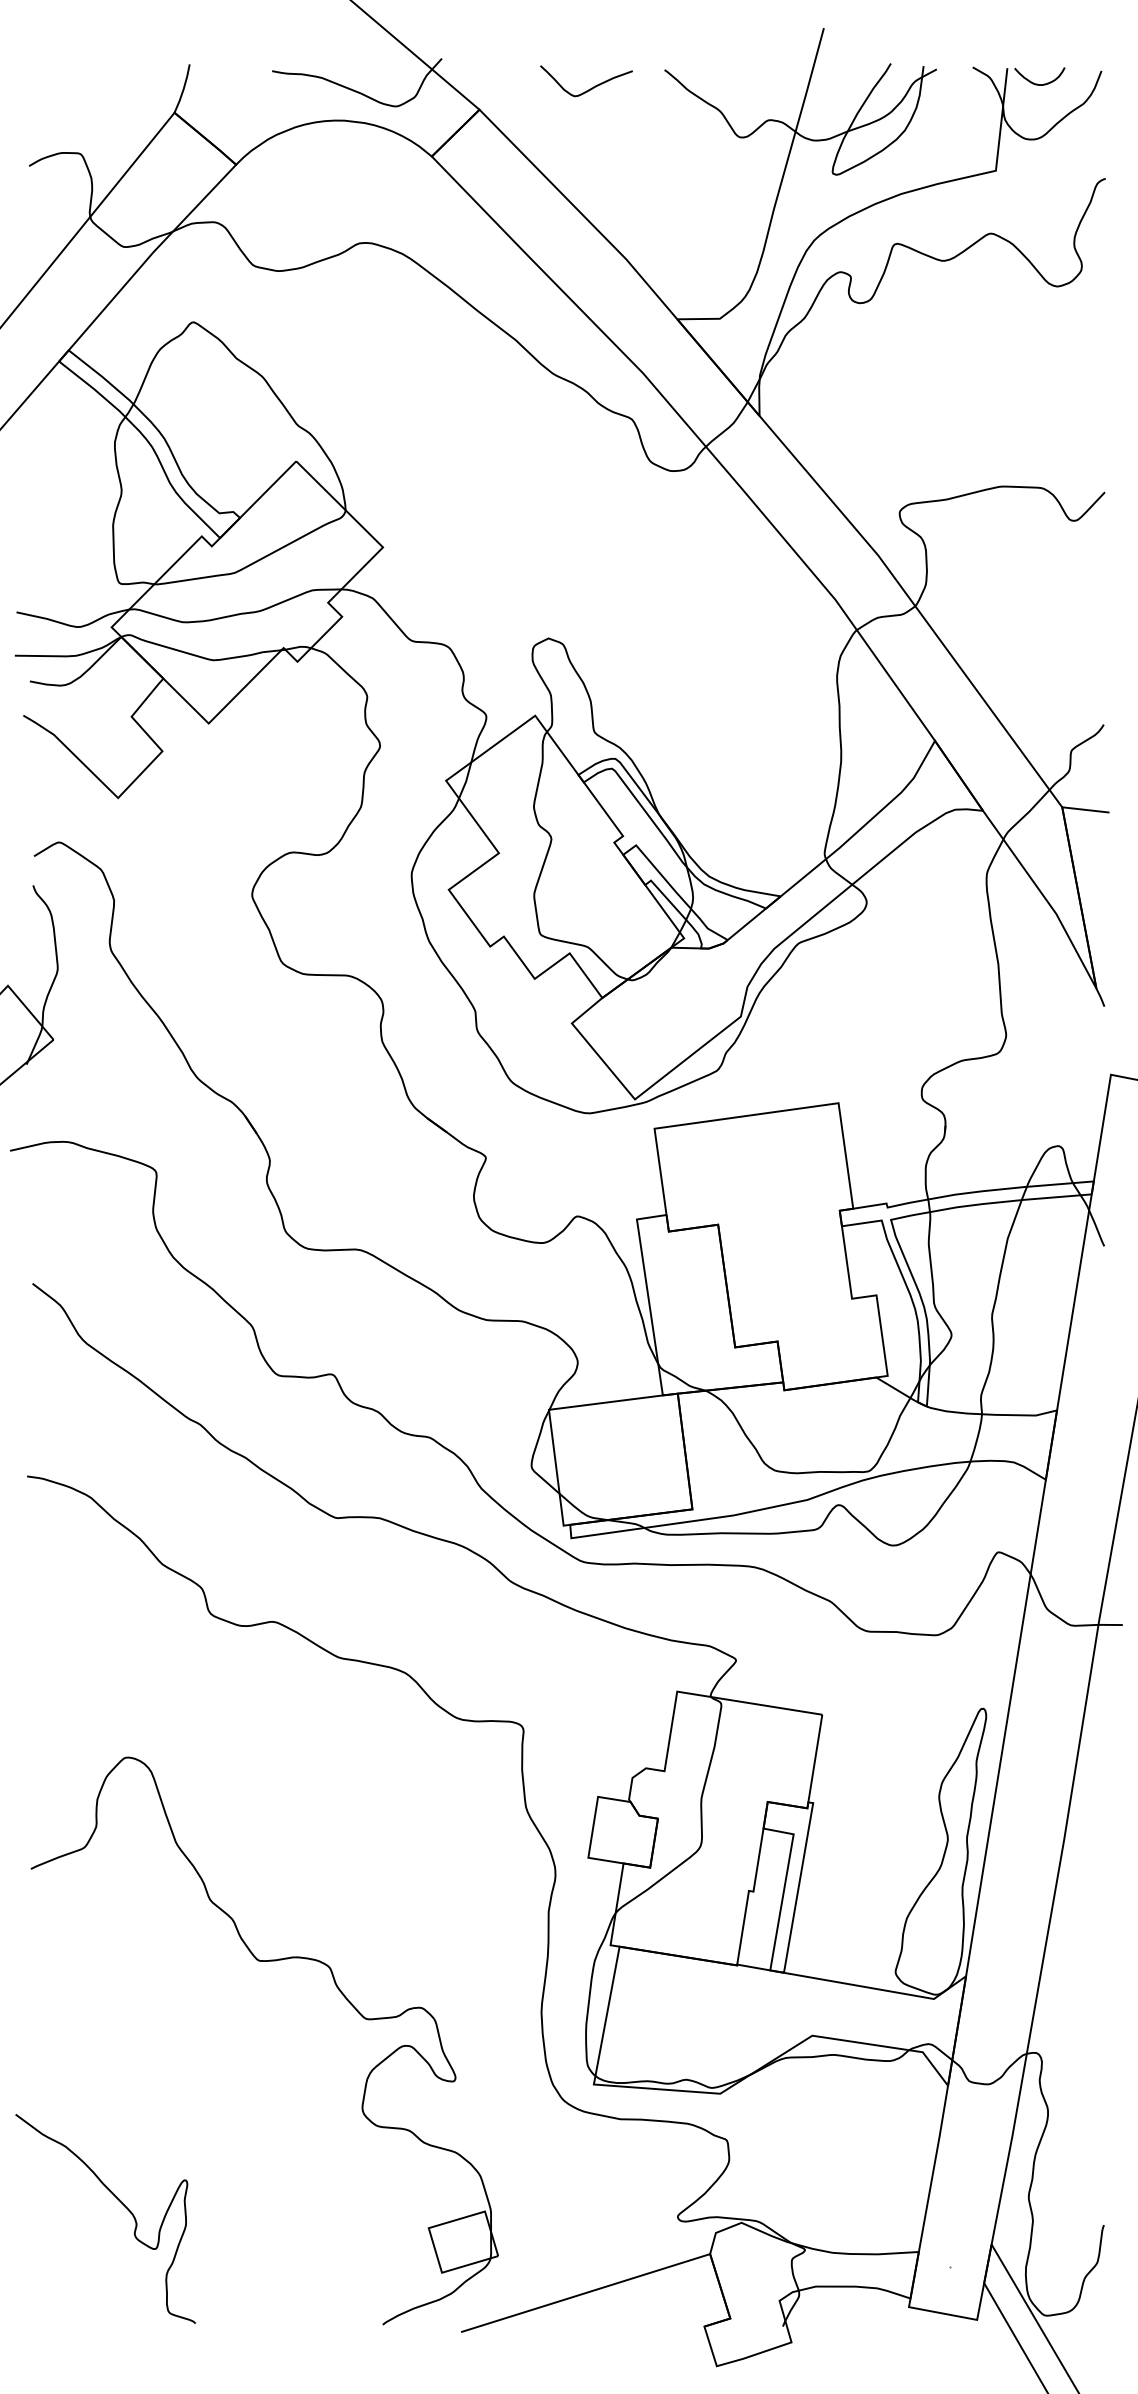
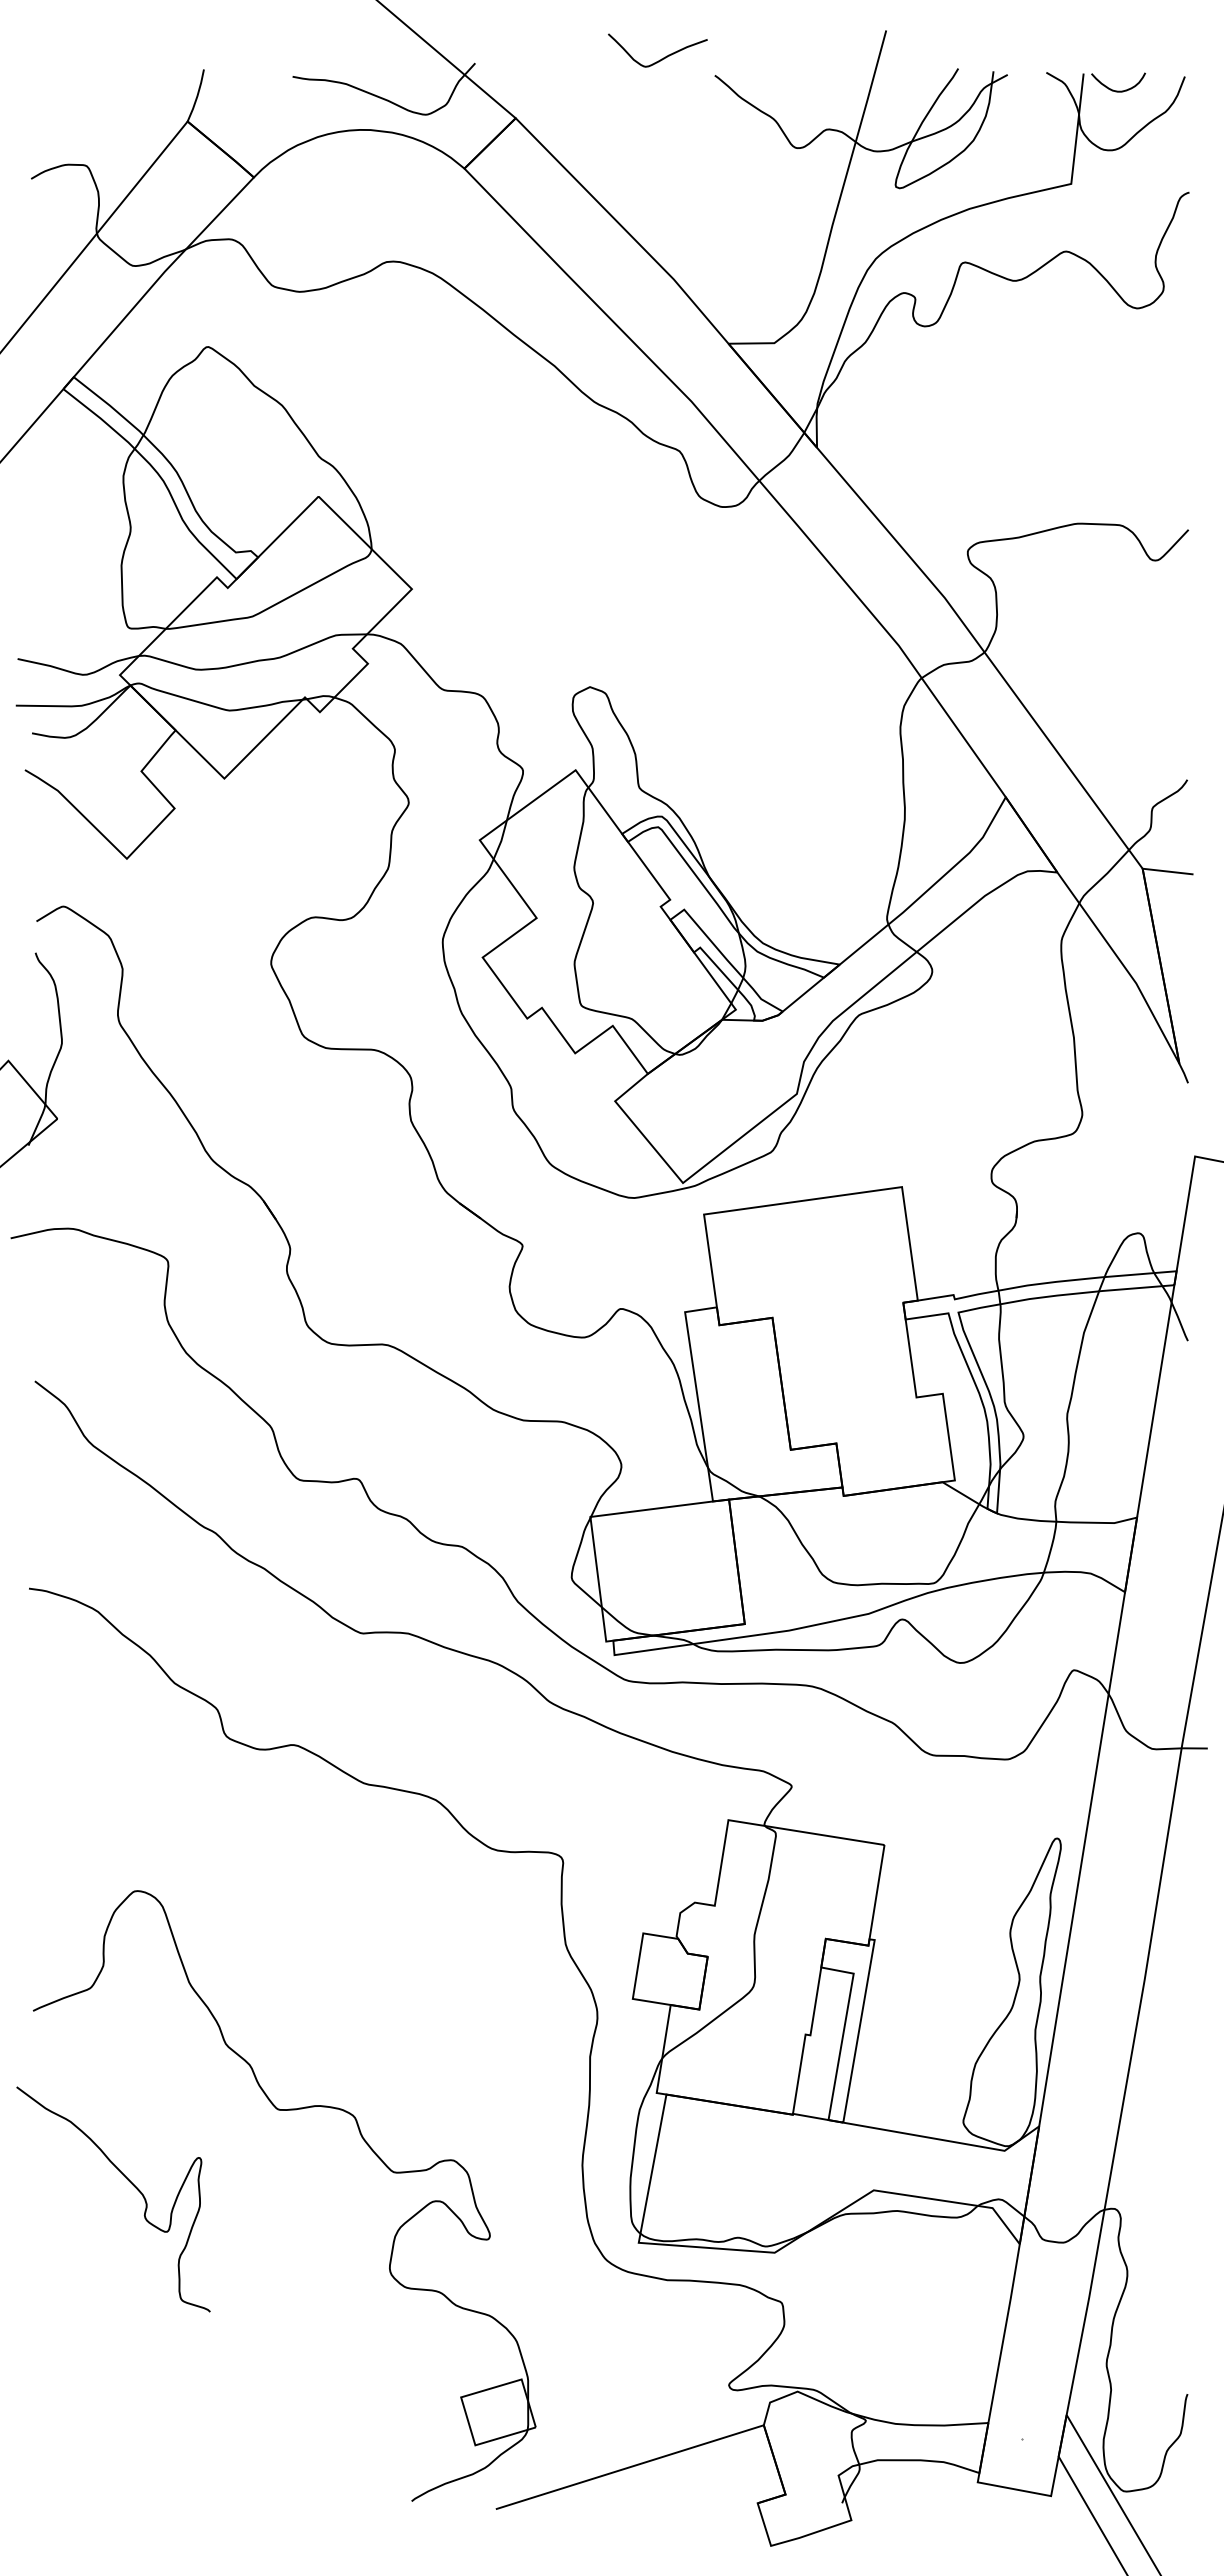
curve: (589, 88) -> (661, 58), moved
curve: (120, 2203) -> (129, 2182), moved

